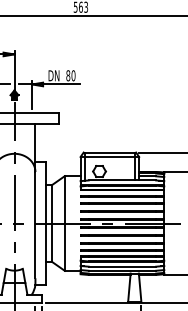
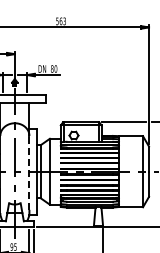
line: (35, 224) -> (29, 172), solid -> dashed

